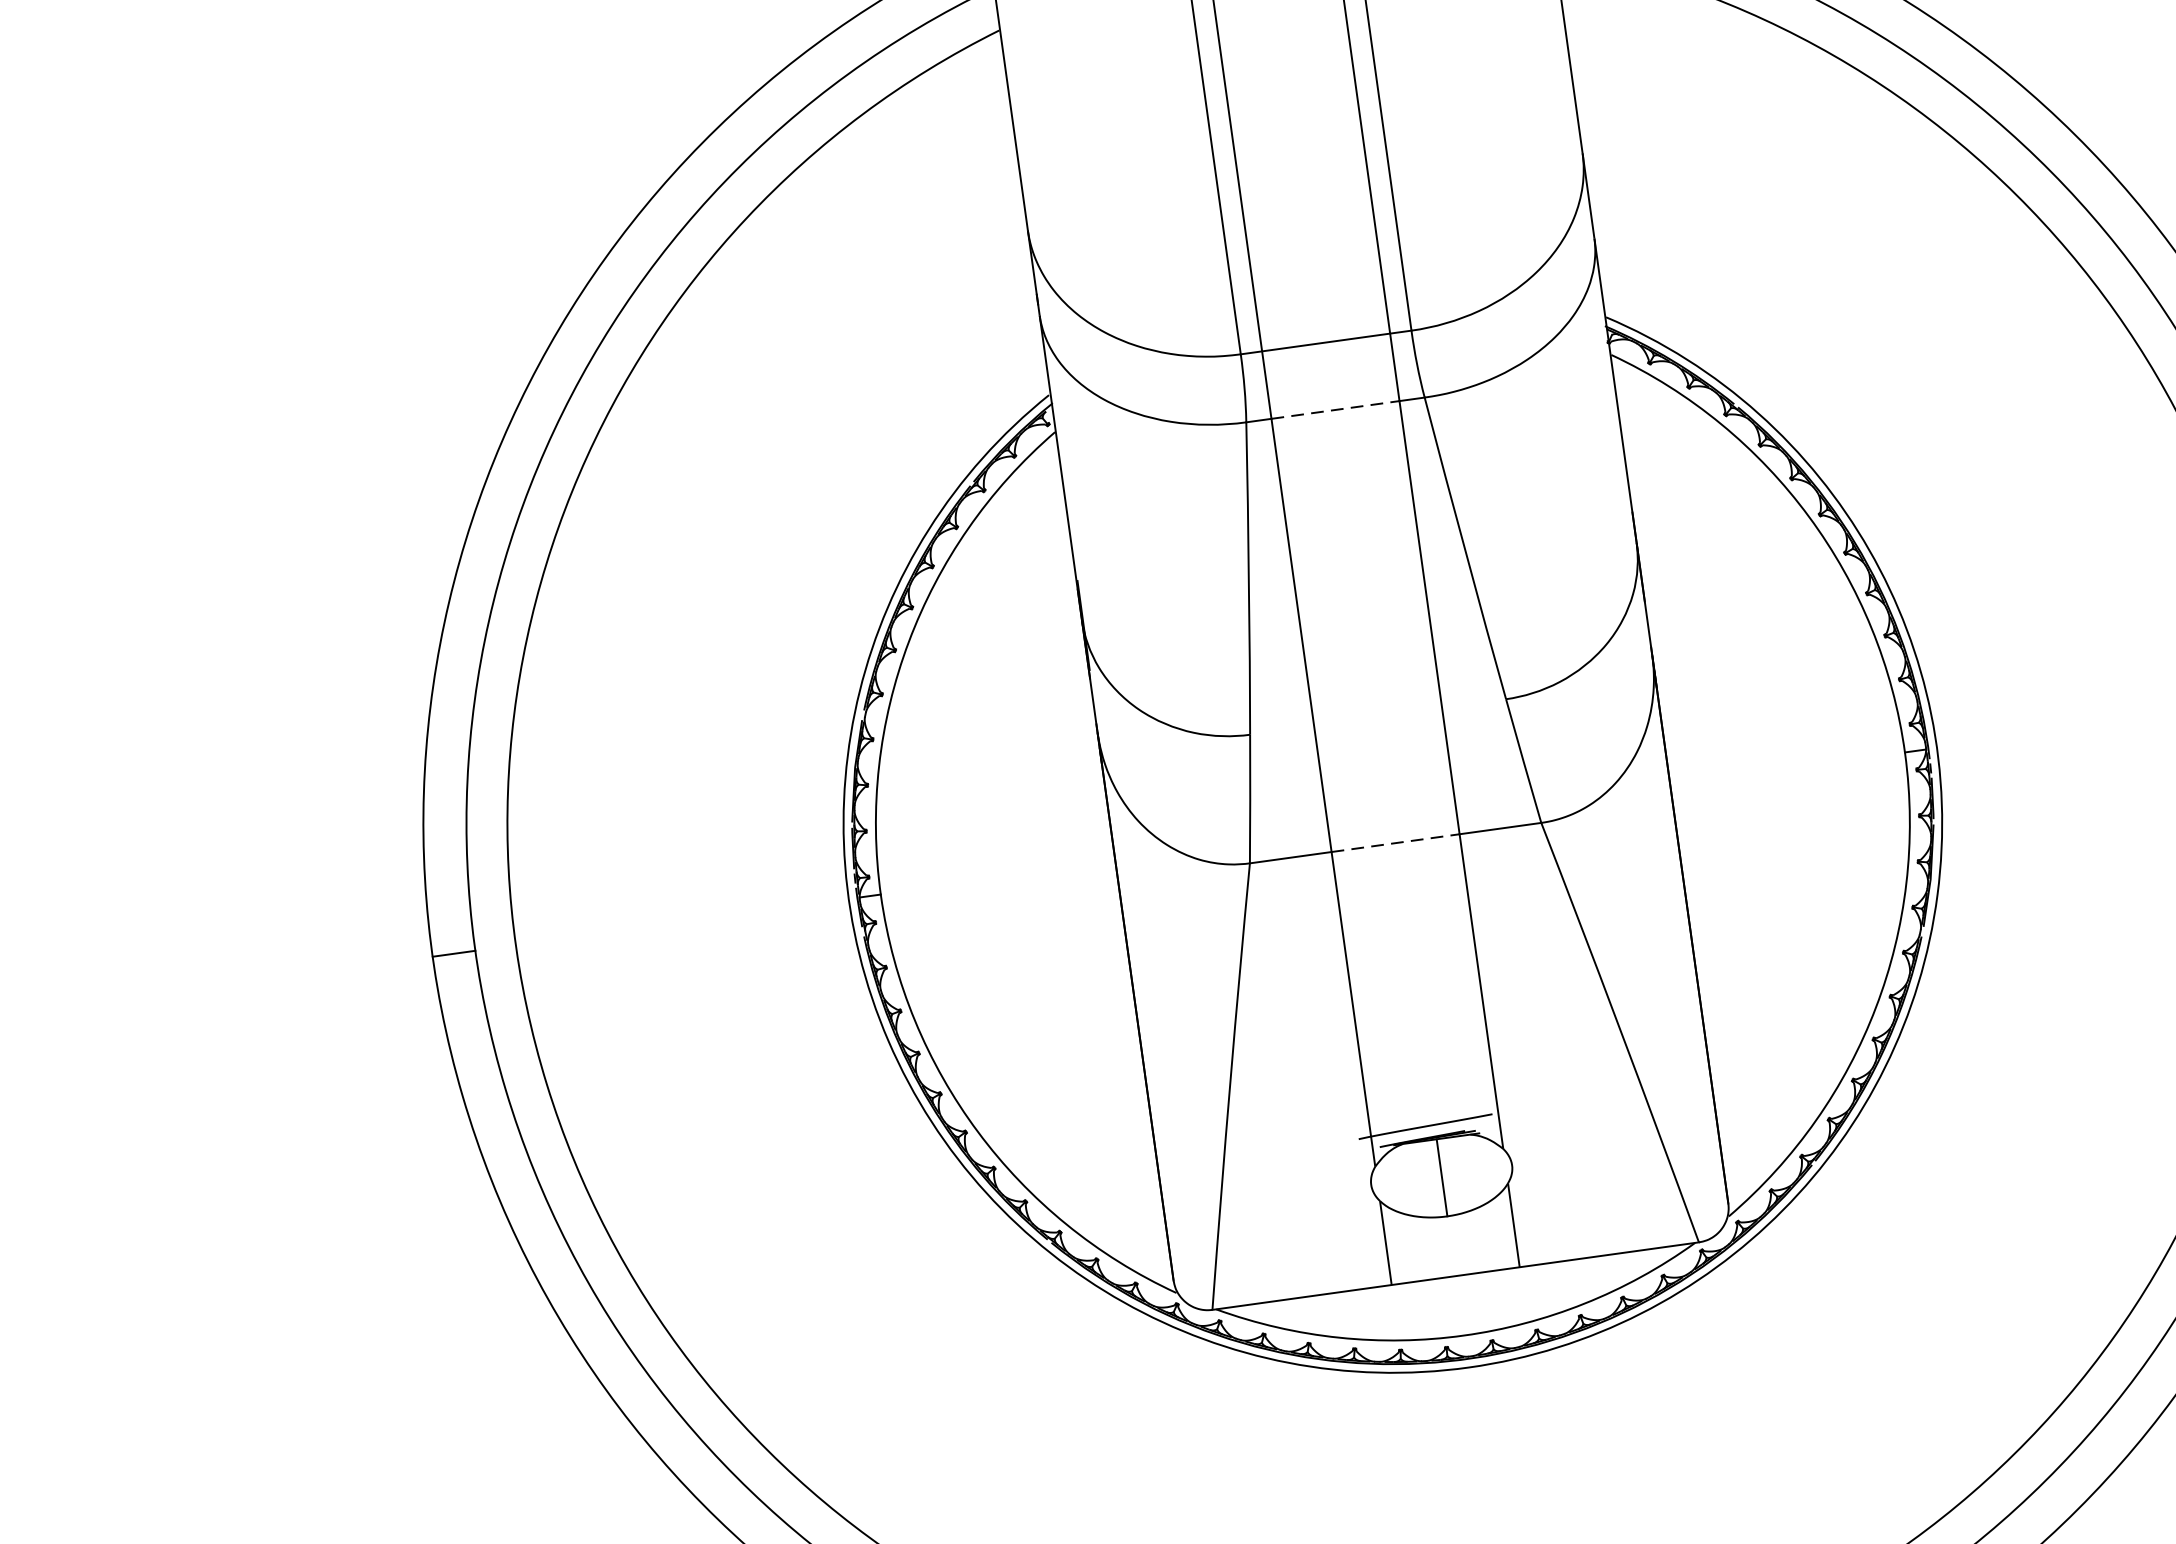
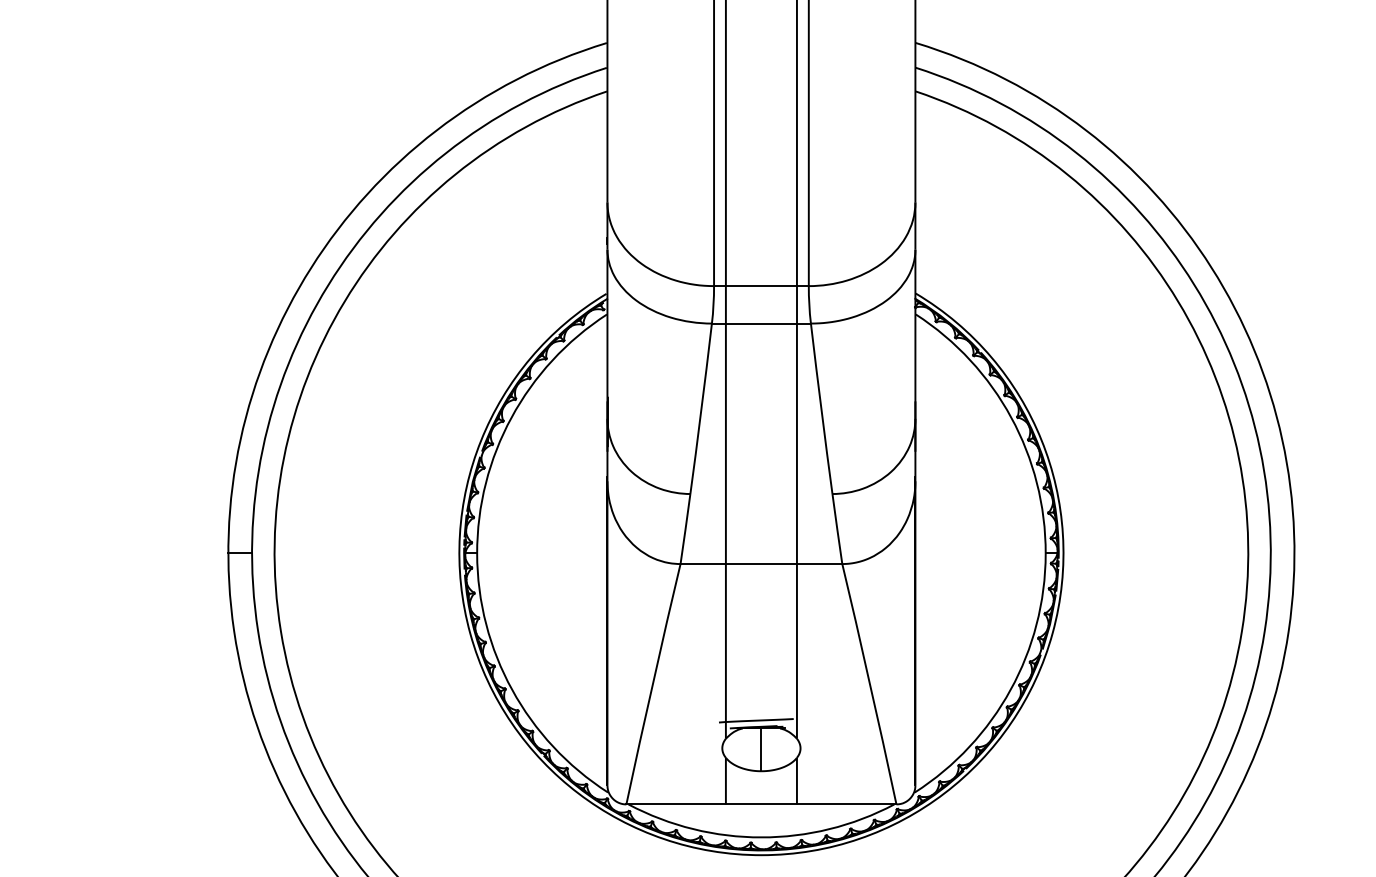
line: (1335, 409) -> (761, 323), dashed -> solid
line: (1395, 843) -> (761, 564), dashed -> solid

